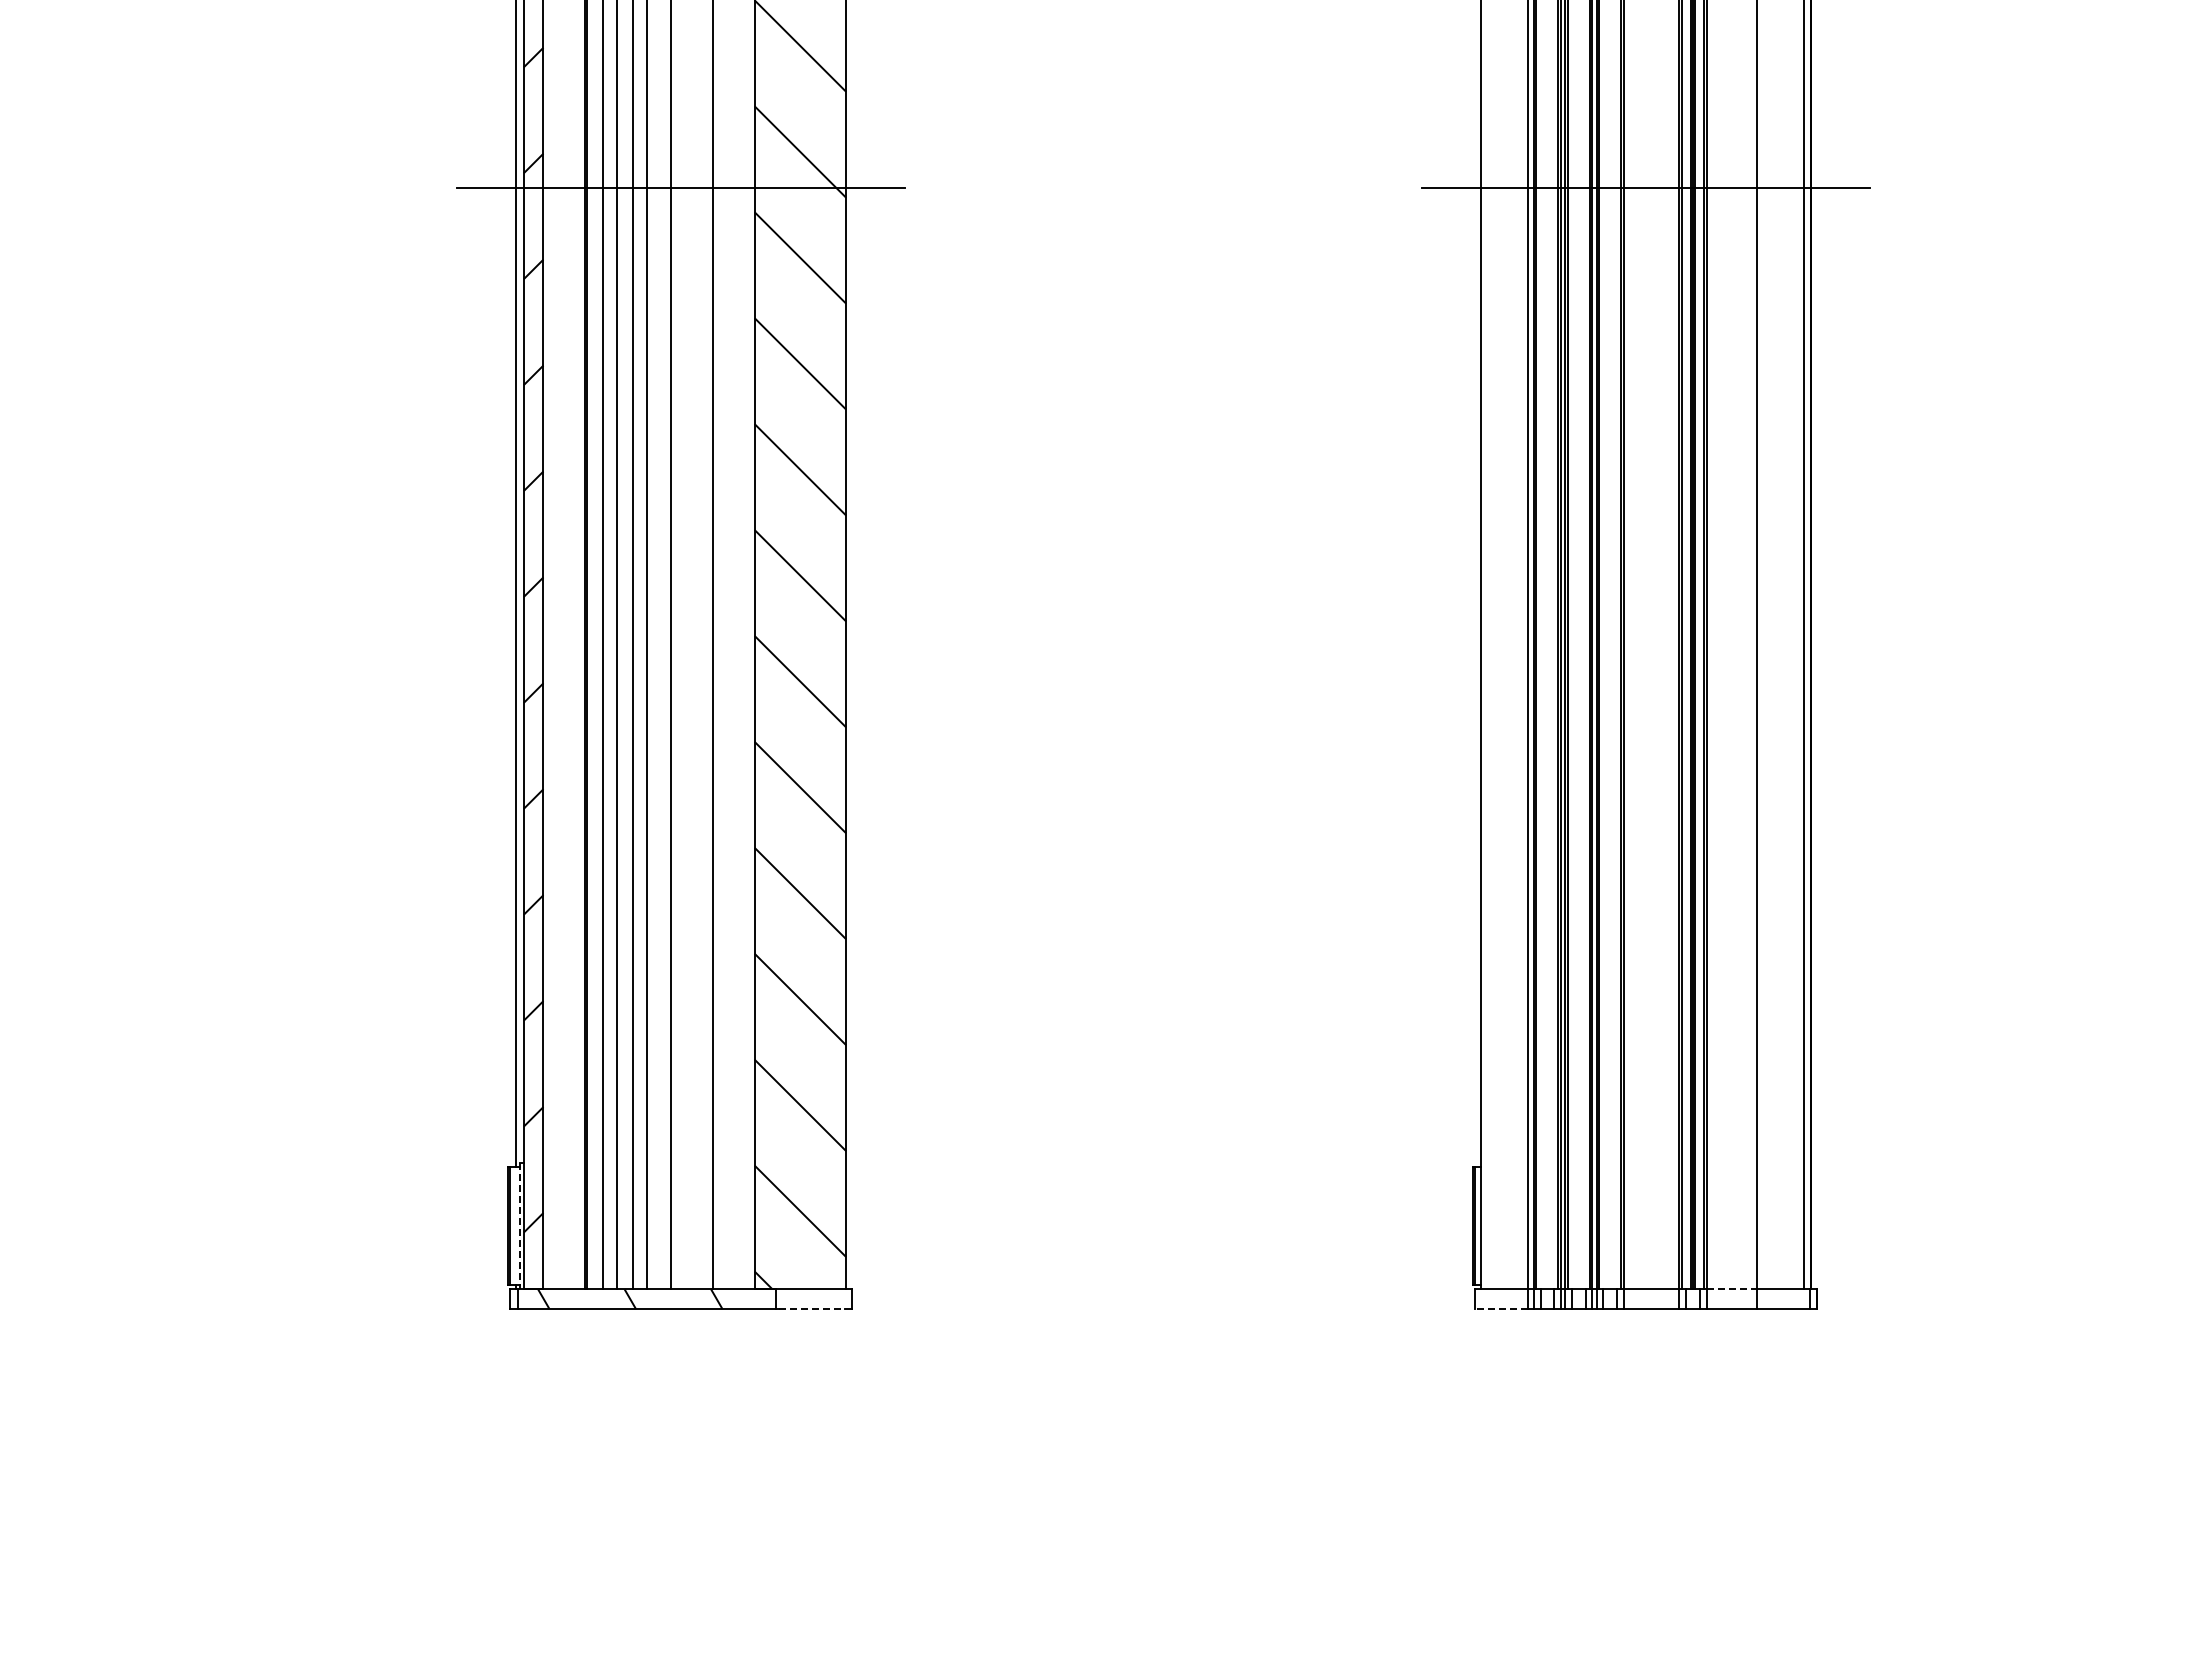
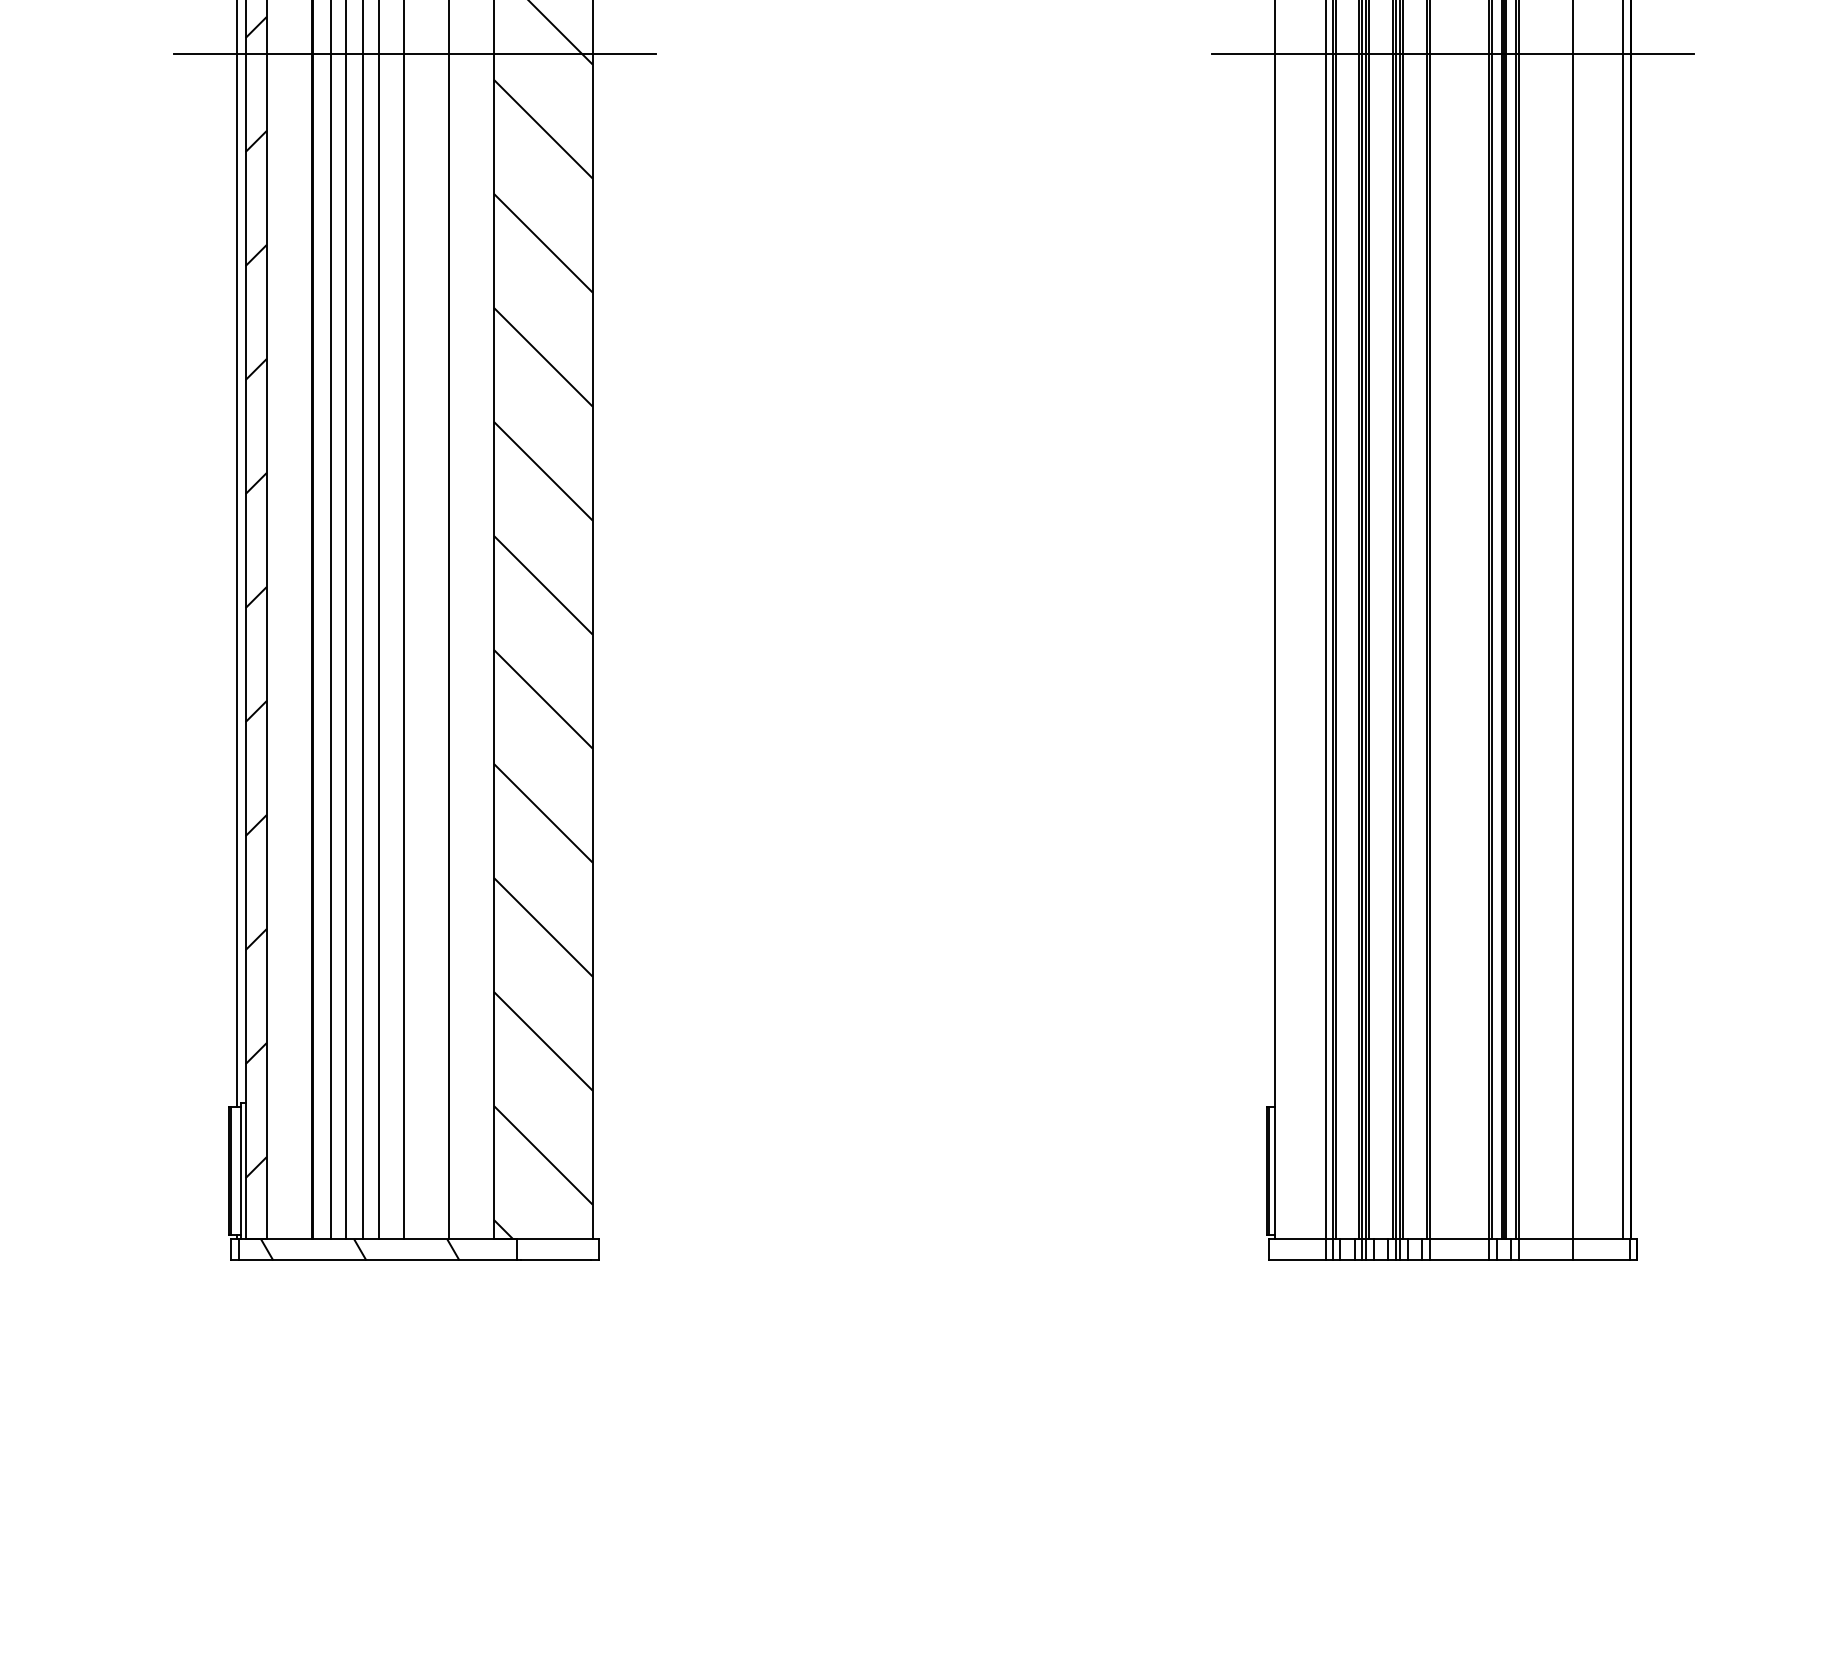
line: (519, 1226) -> (240, 1171), dashed -> solid
line: (1732, 1289) -> (1546, 1239), dashed -> solid
line: (811, 1309) -> (555, 1260), dashed -> solid
line: (1501, 1309) -> (1297, 1260), dashed -> solid

